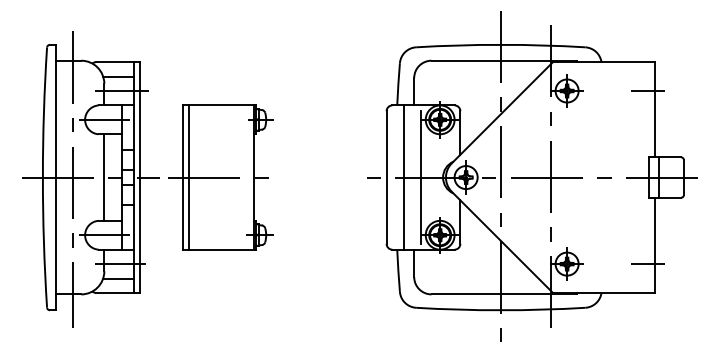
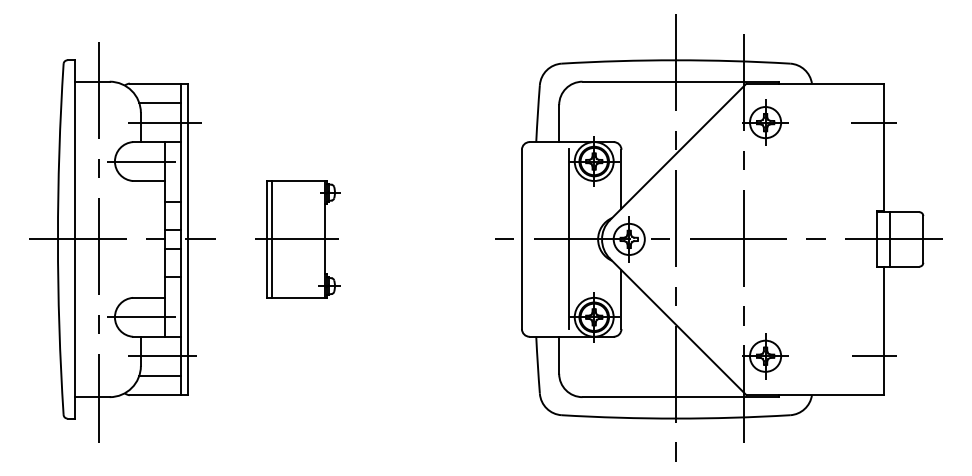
line: (104, 177) -> (141, 239), removed
part: (220, 177) -> (297, 239), size x0.6
line: (403, 177) -> (544, 239), removed

